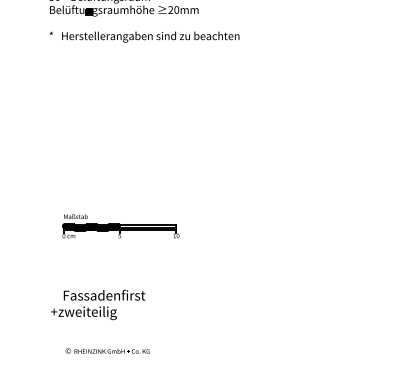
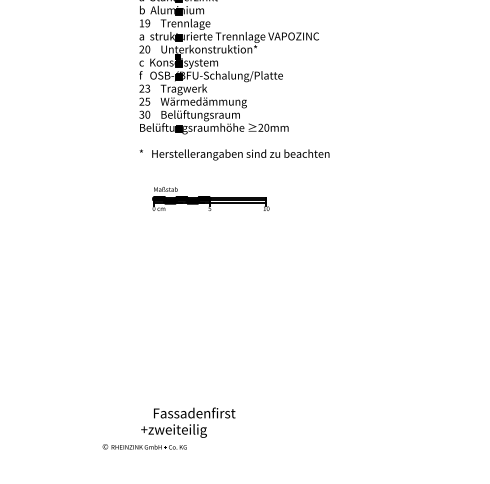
part: (120, 225) -> (210, 198), moved
text: (107, 350) -> (144, 446), moved

